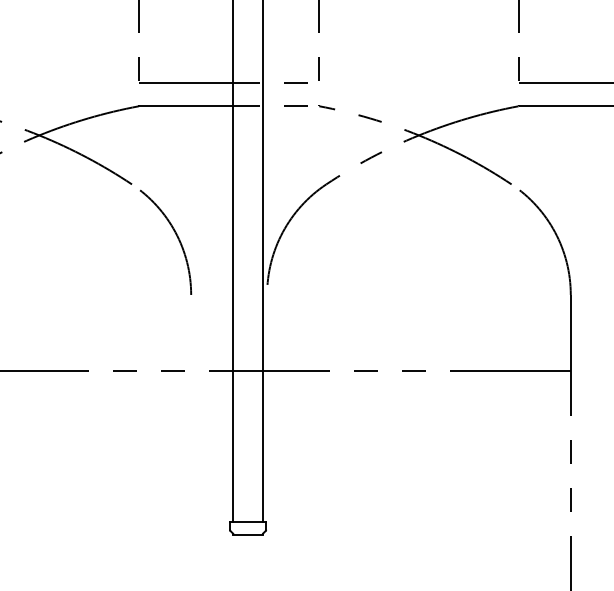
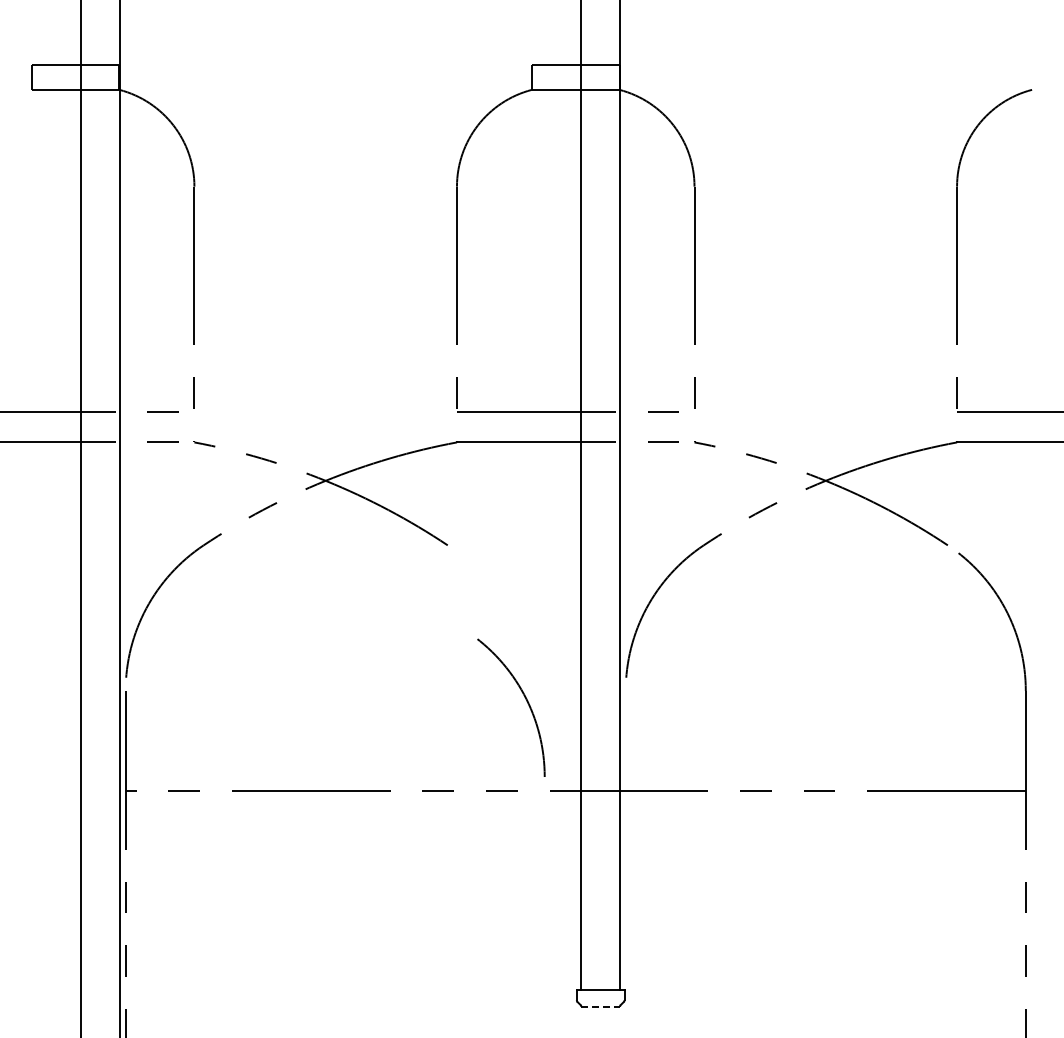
arc: (176, 236) -> (525, 699), moved
line: (248, 534) -> (601, 1006), solid -> dashed

